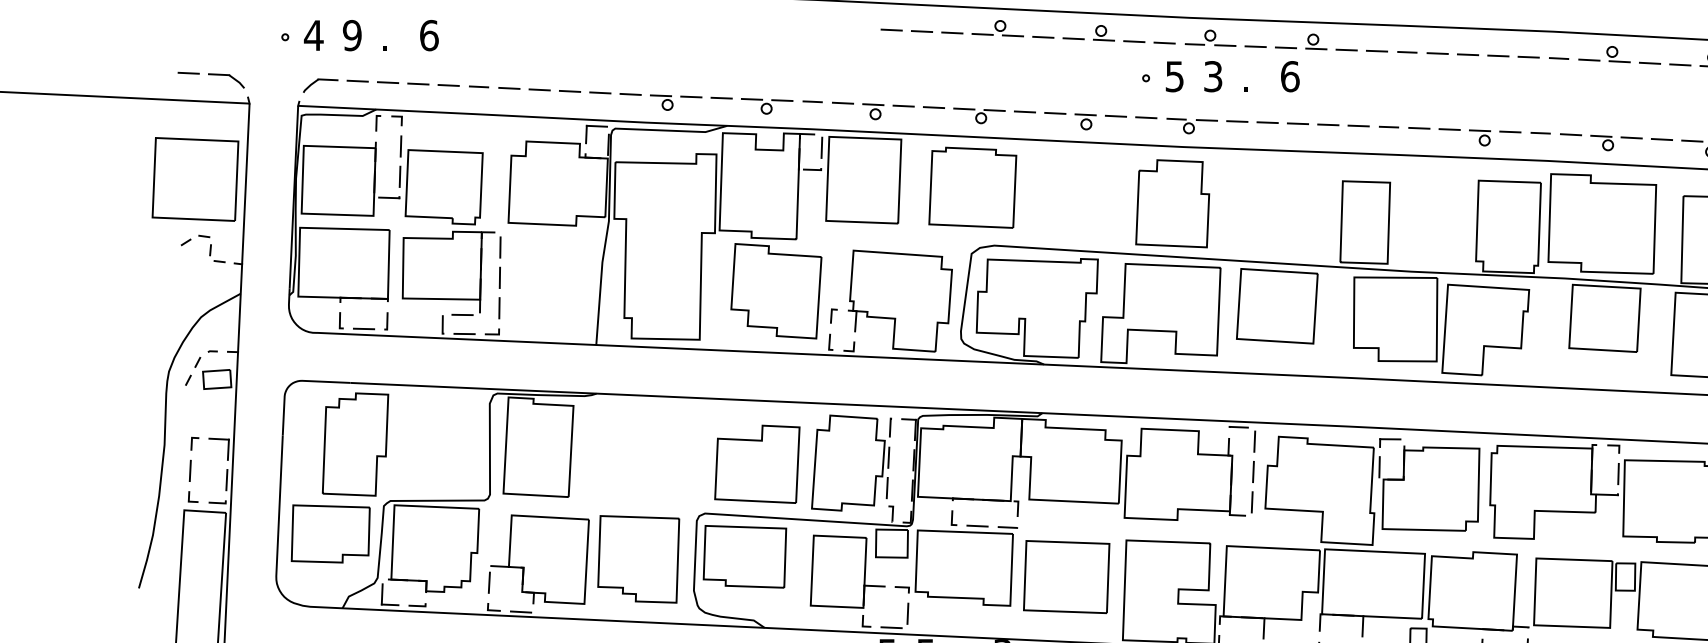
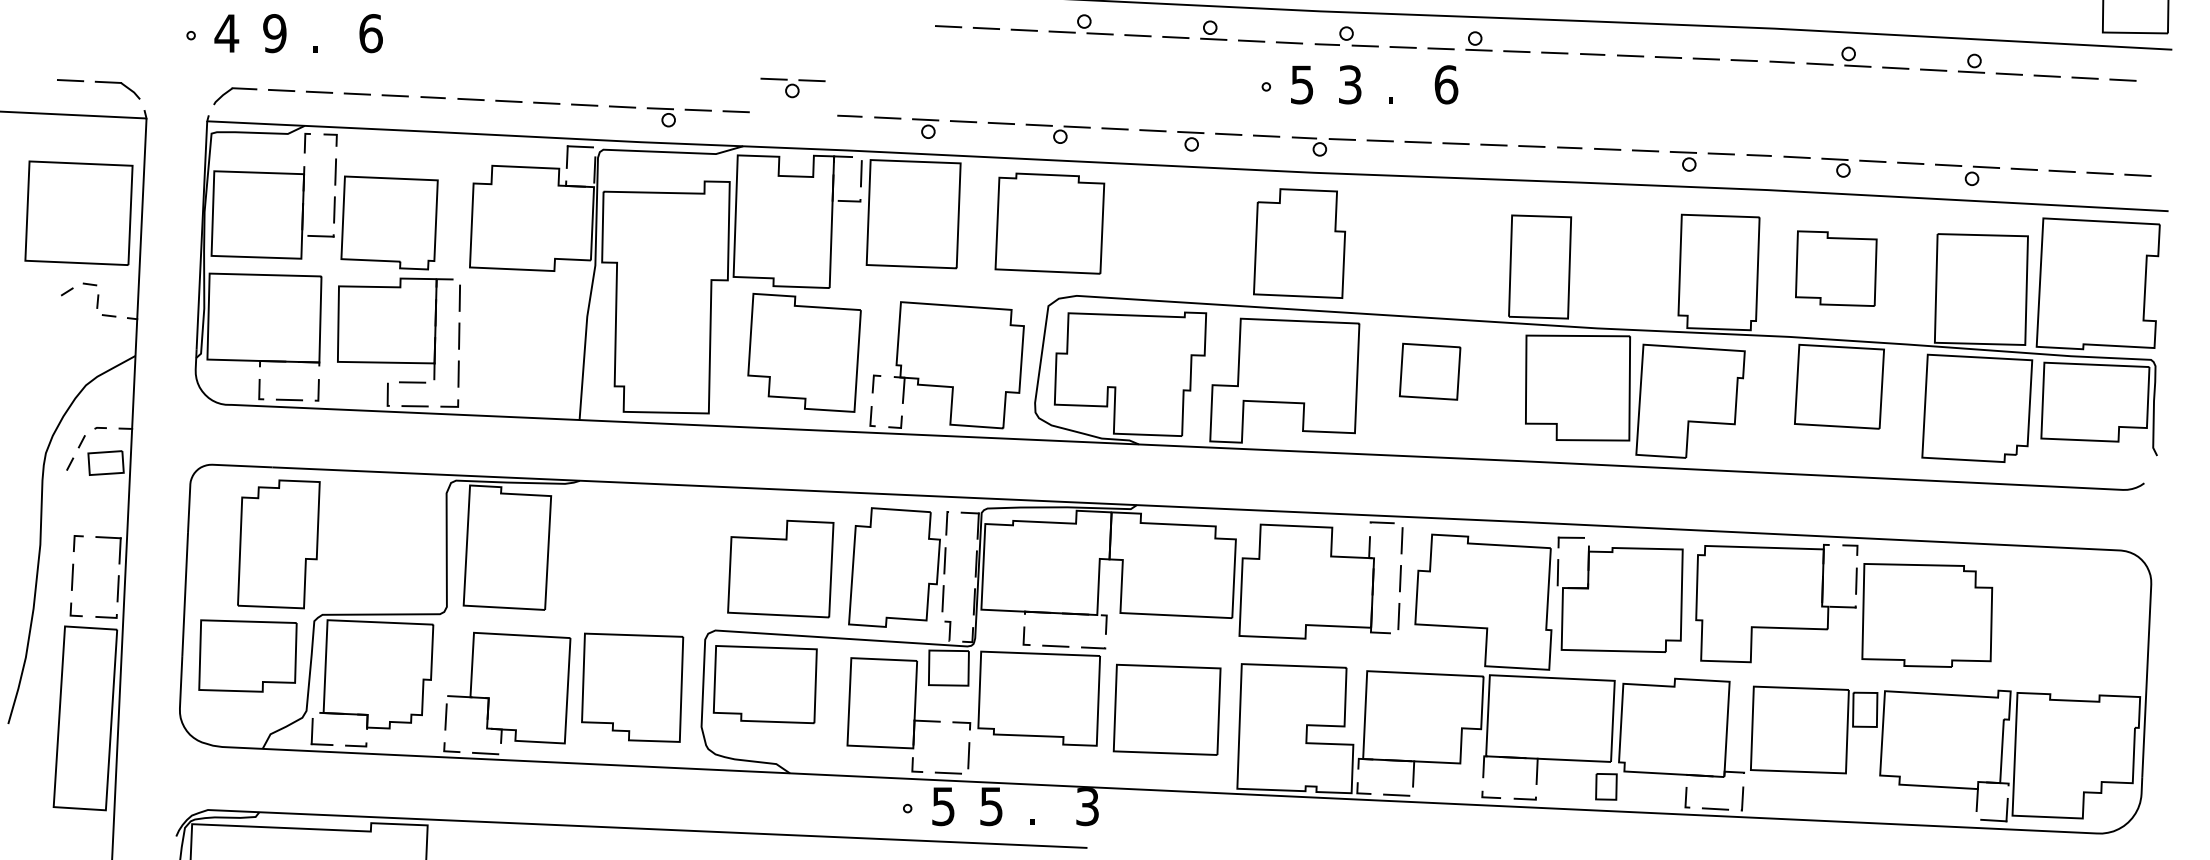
part: (766, 106) -> (792, 87), moved
part: (1602, 223) -> (1836, 268), size x0.6
part: (1276, 306) -> (1429, 371), size x0.6

